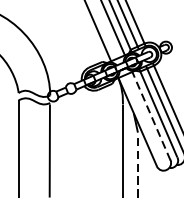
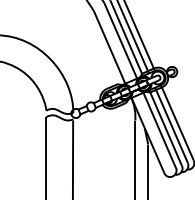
line: (151, 116) -> (159, 130), dashed -> solid
line: (138, 165) -> (148, 172), dashed -> solid

